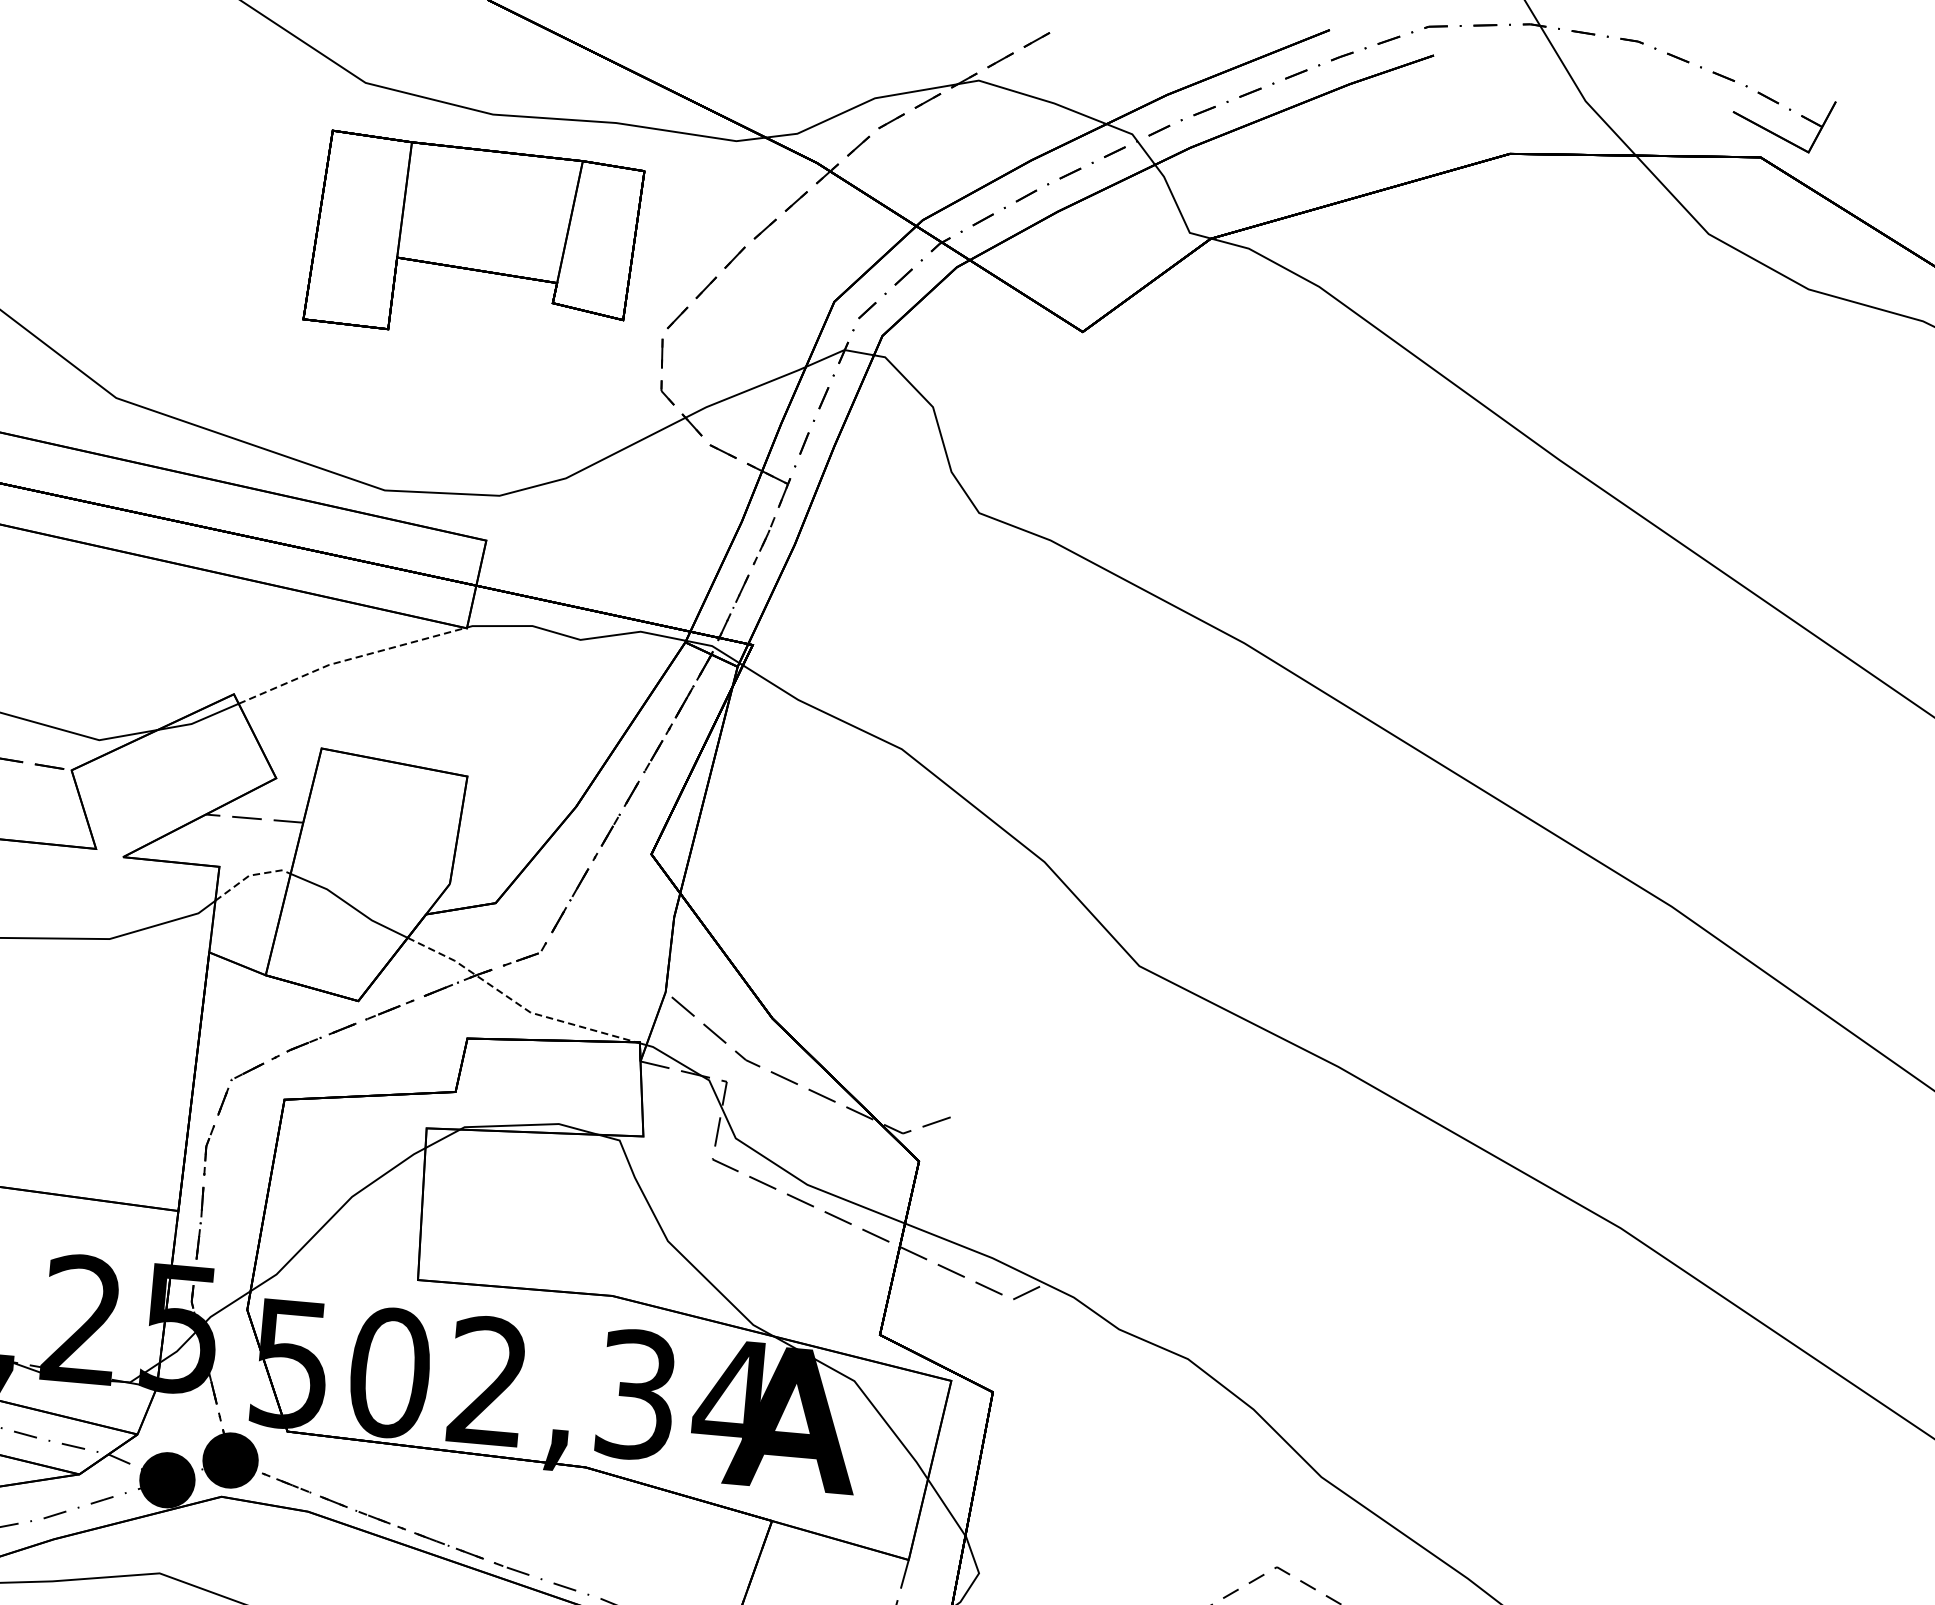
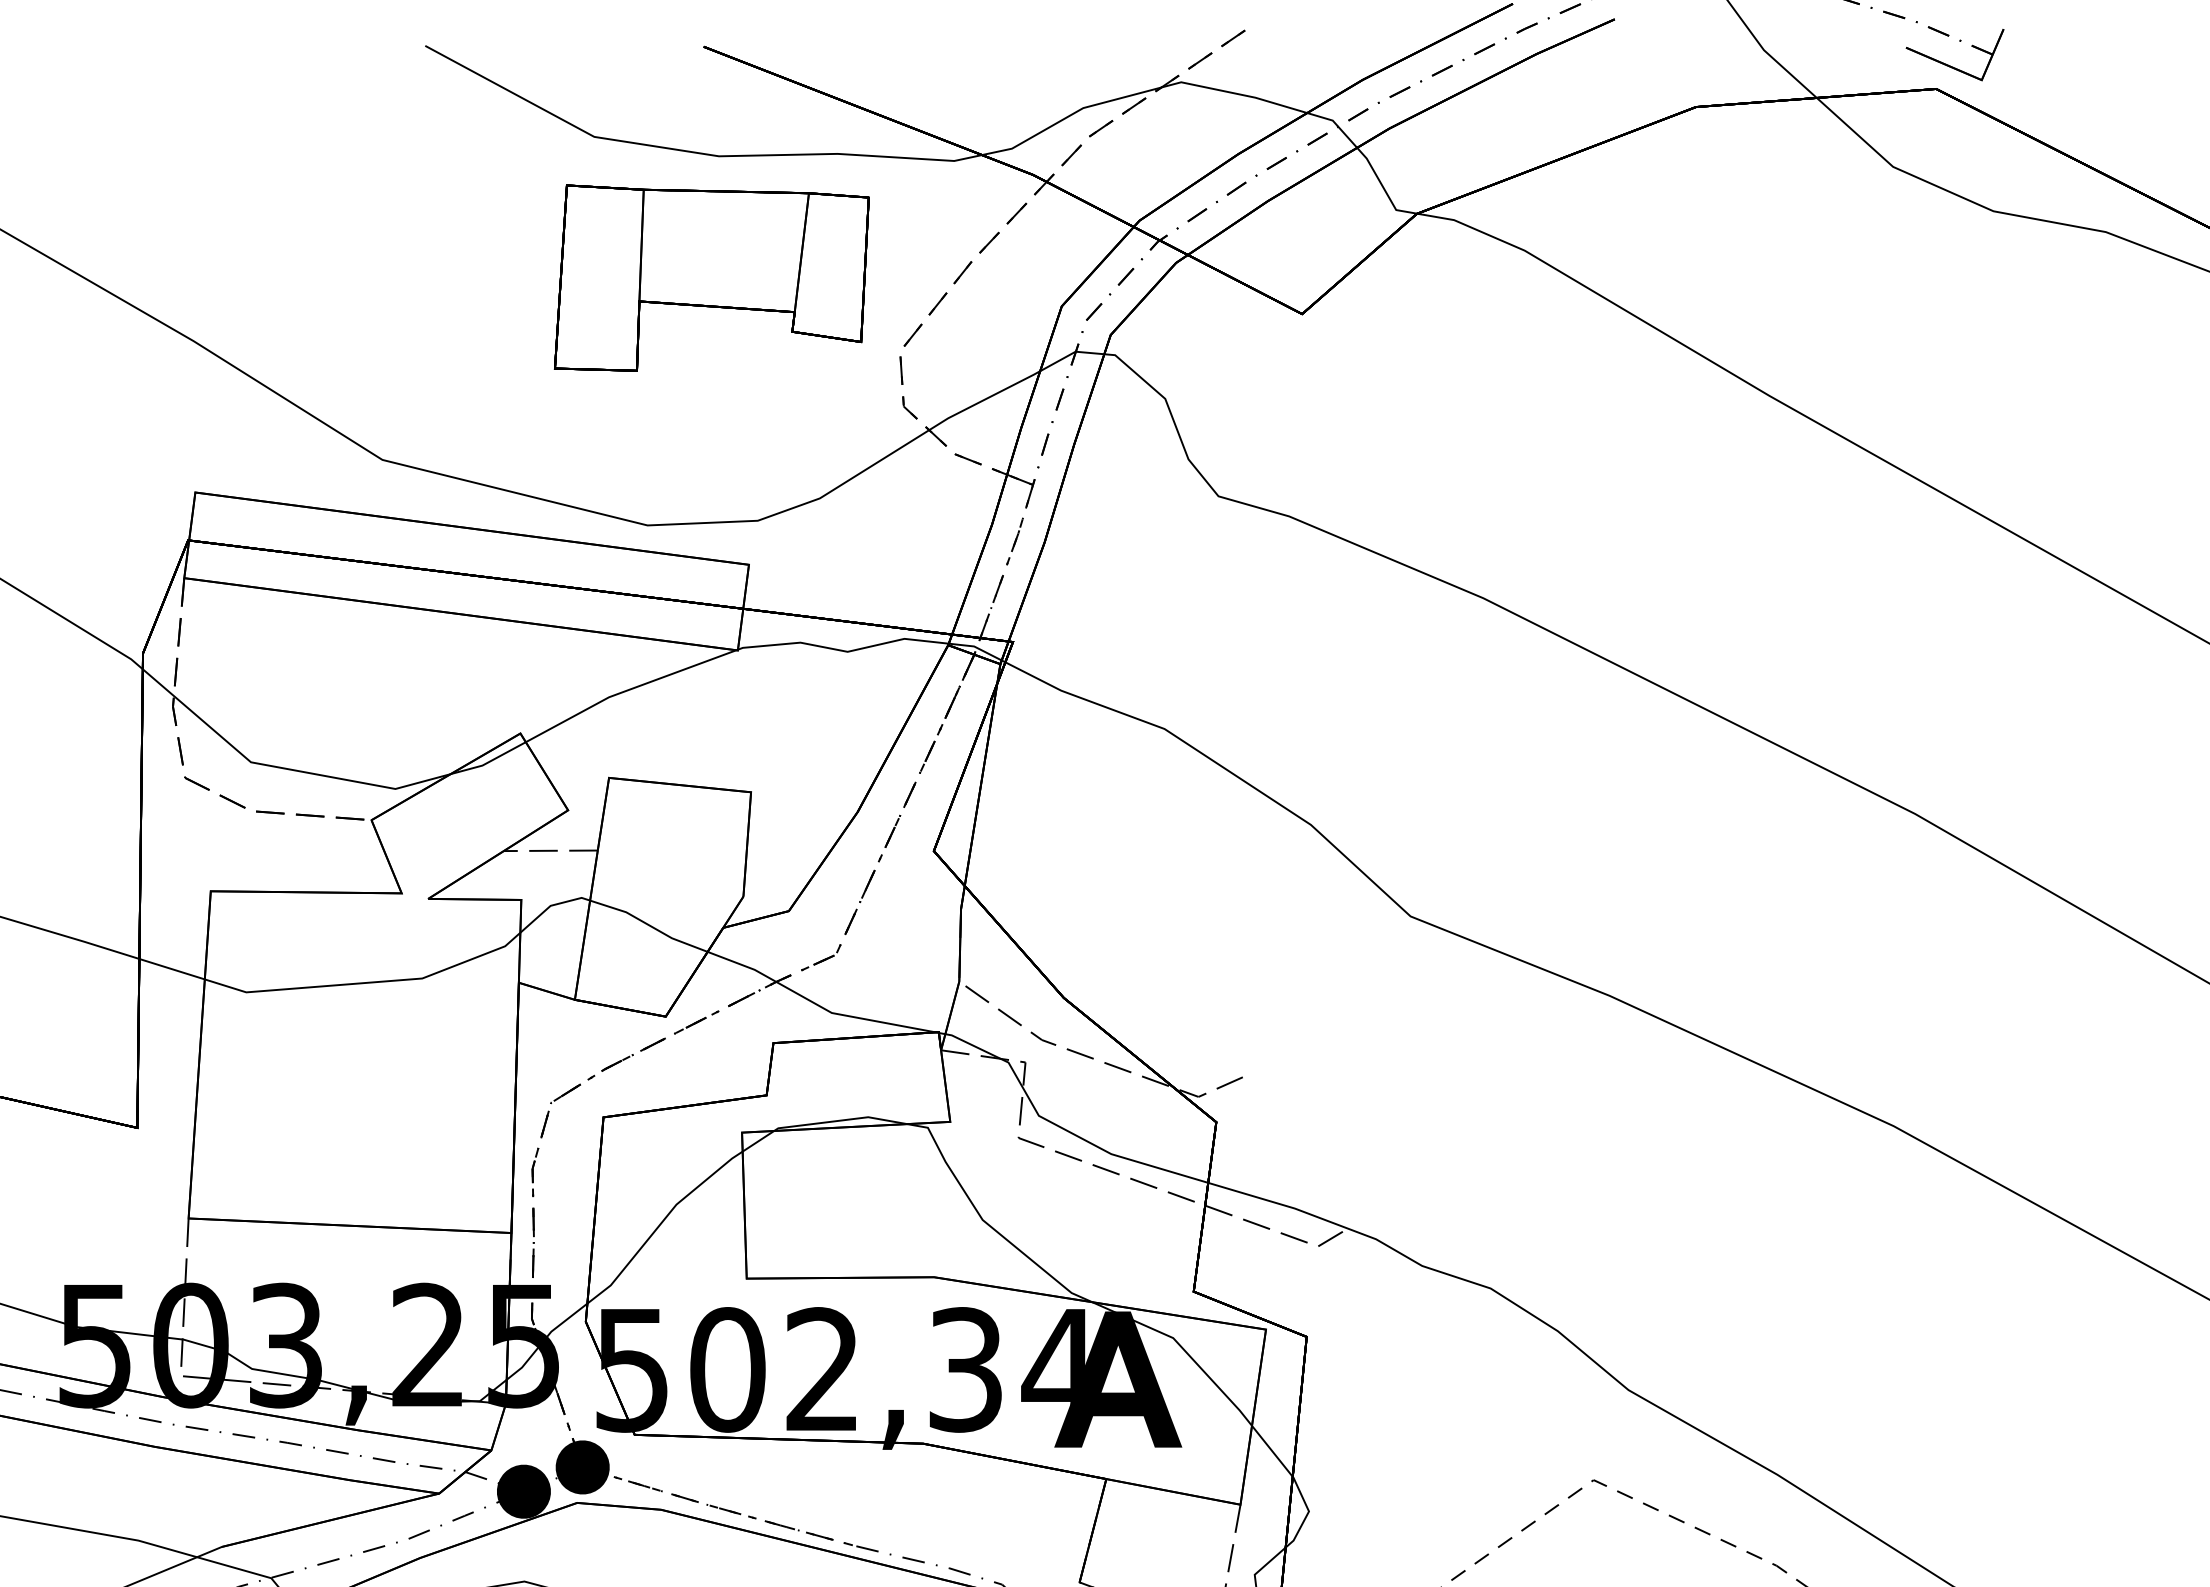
line: (348, 659) -> (627, 690), dashed -> solid
line: (250, 875) -> (551, 905), dashed -> solid
line: (516, 1002) -> (817, 1004), dashed -> solid

